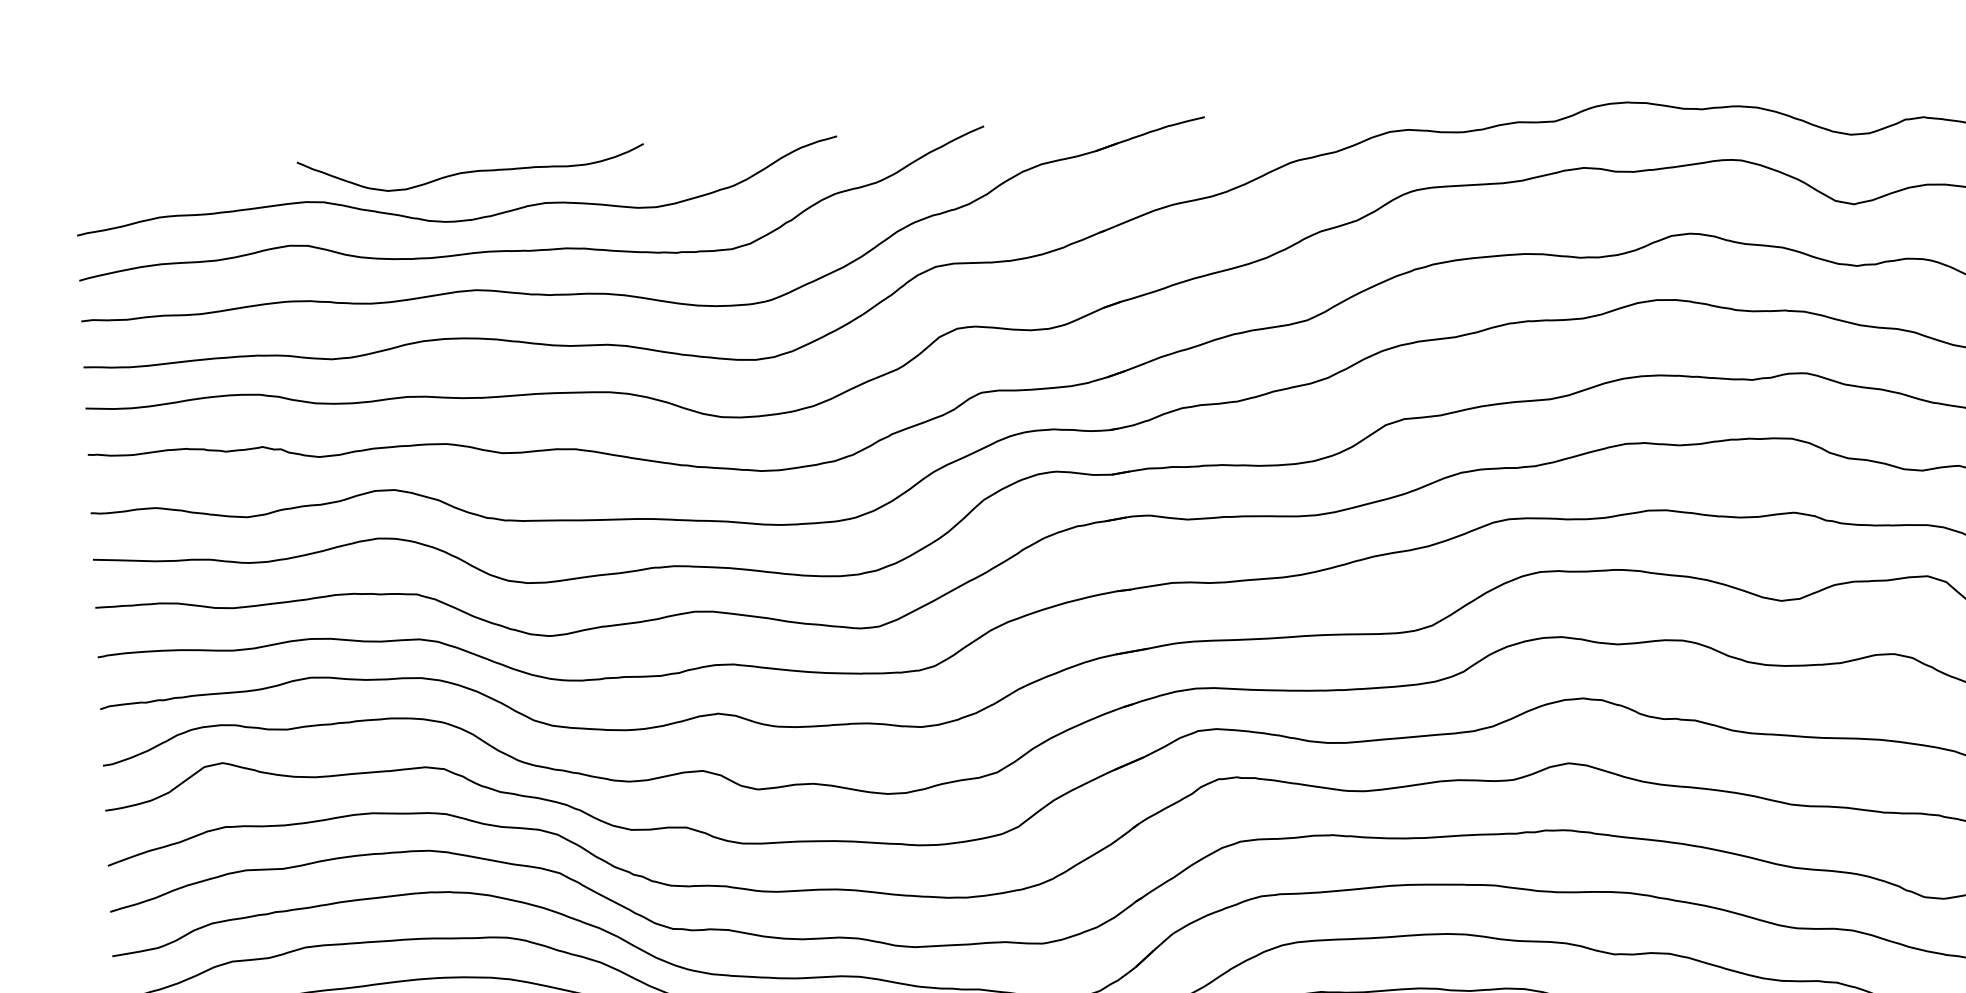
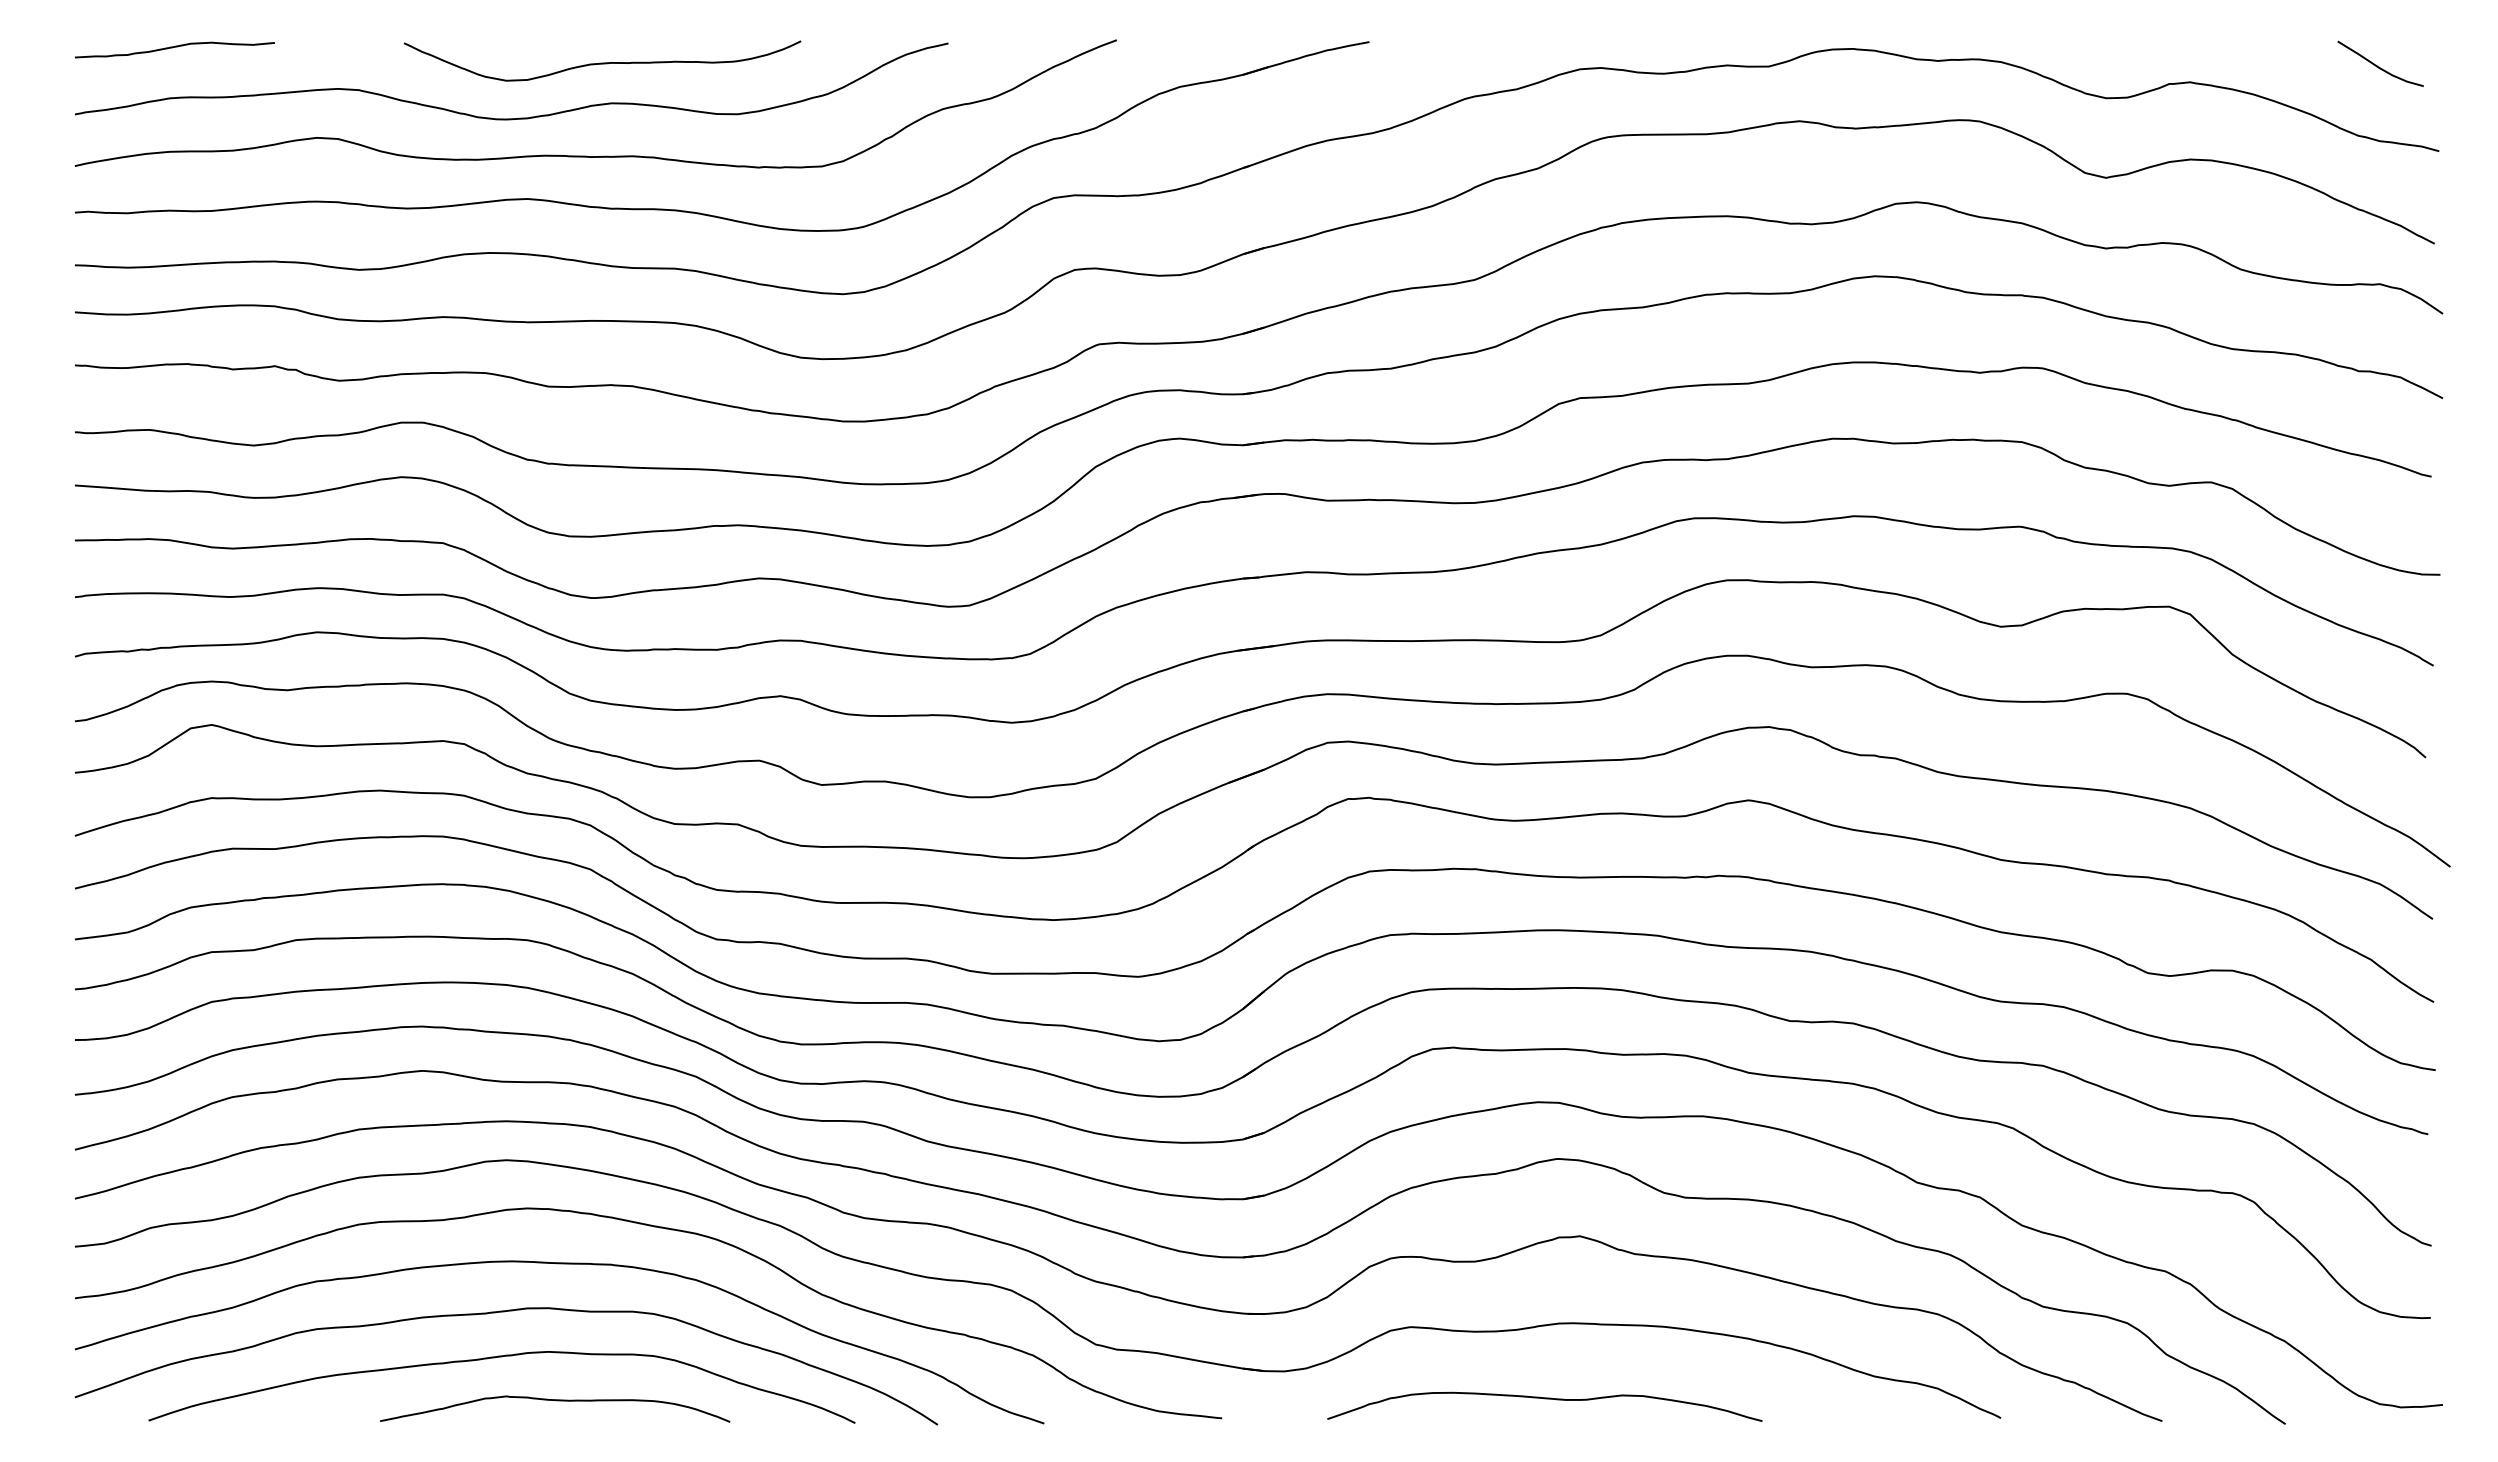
curve: (471, 170) -> (602, 62), moved
curve: (161, 172) -> (174, 47), added

